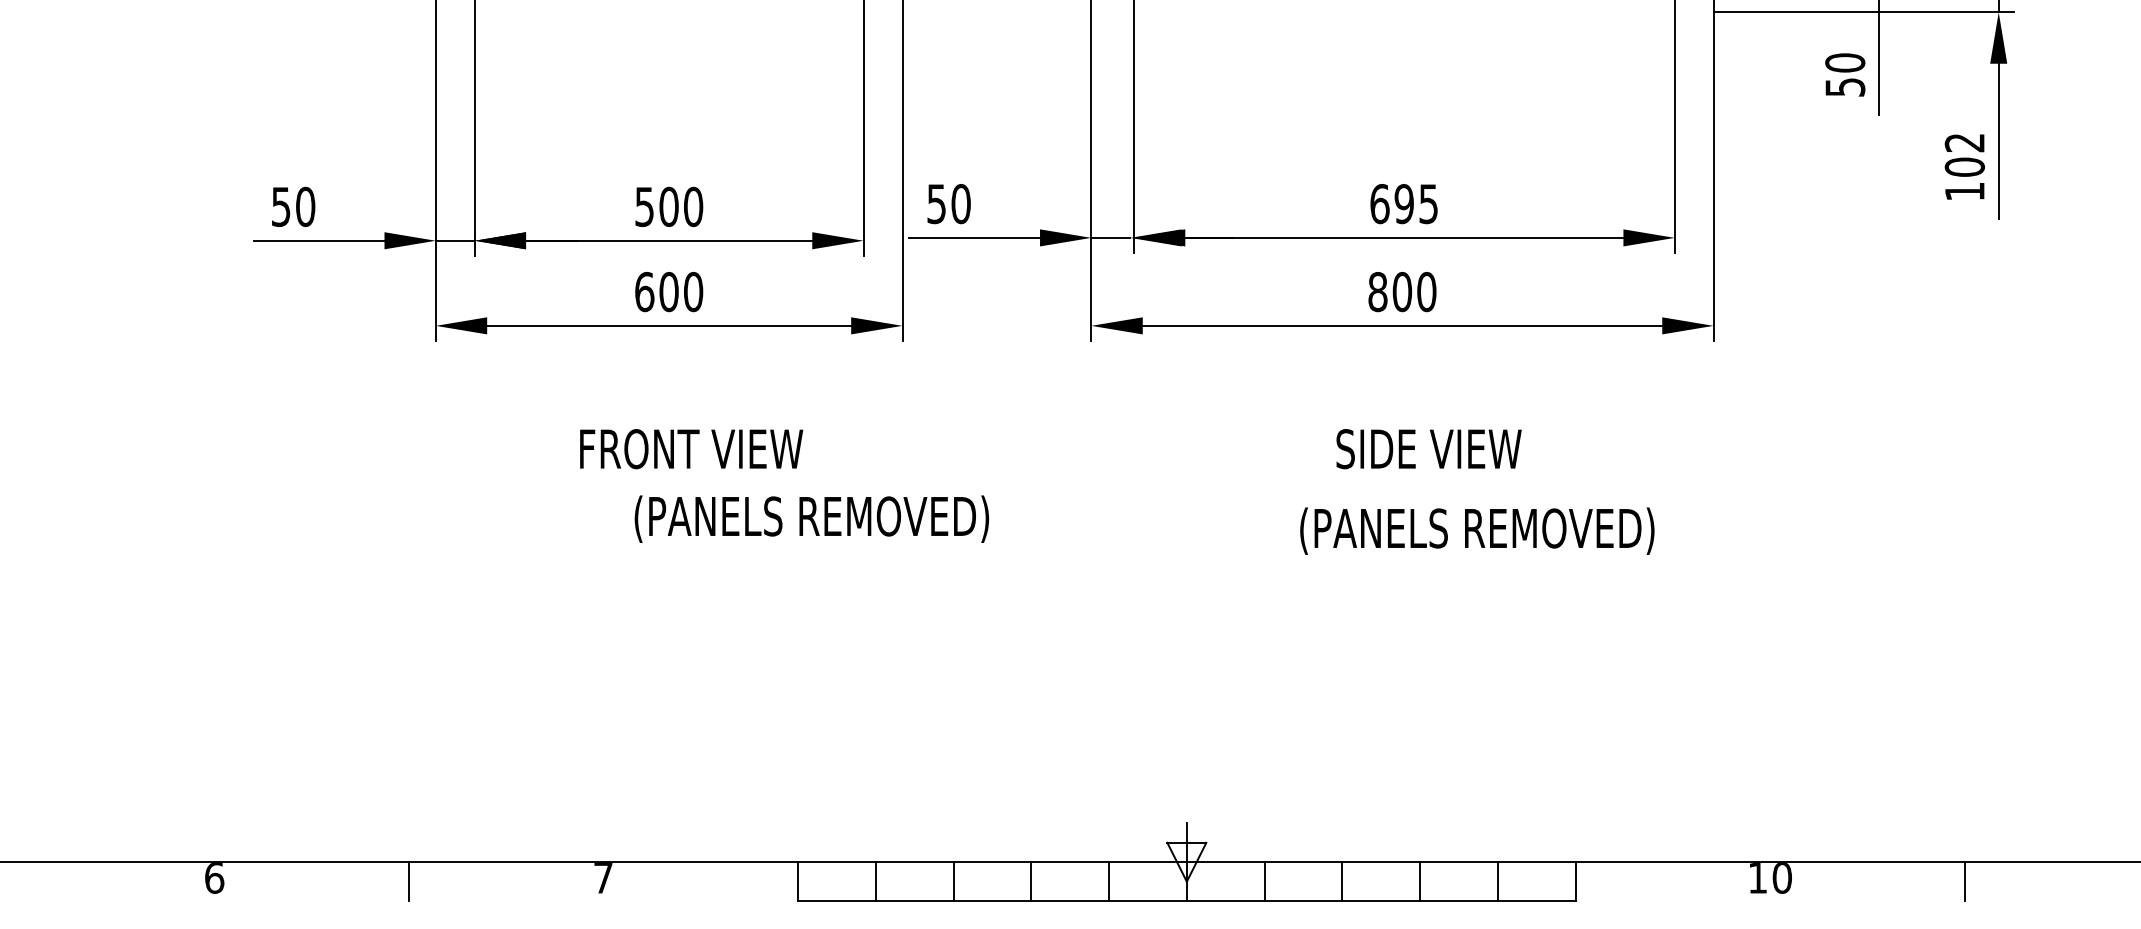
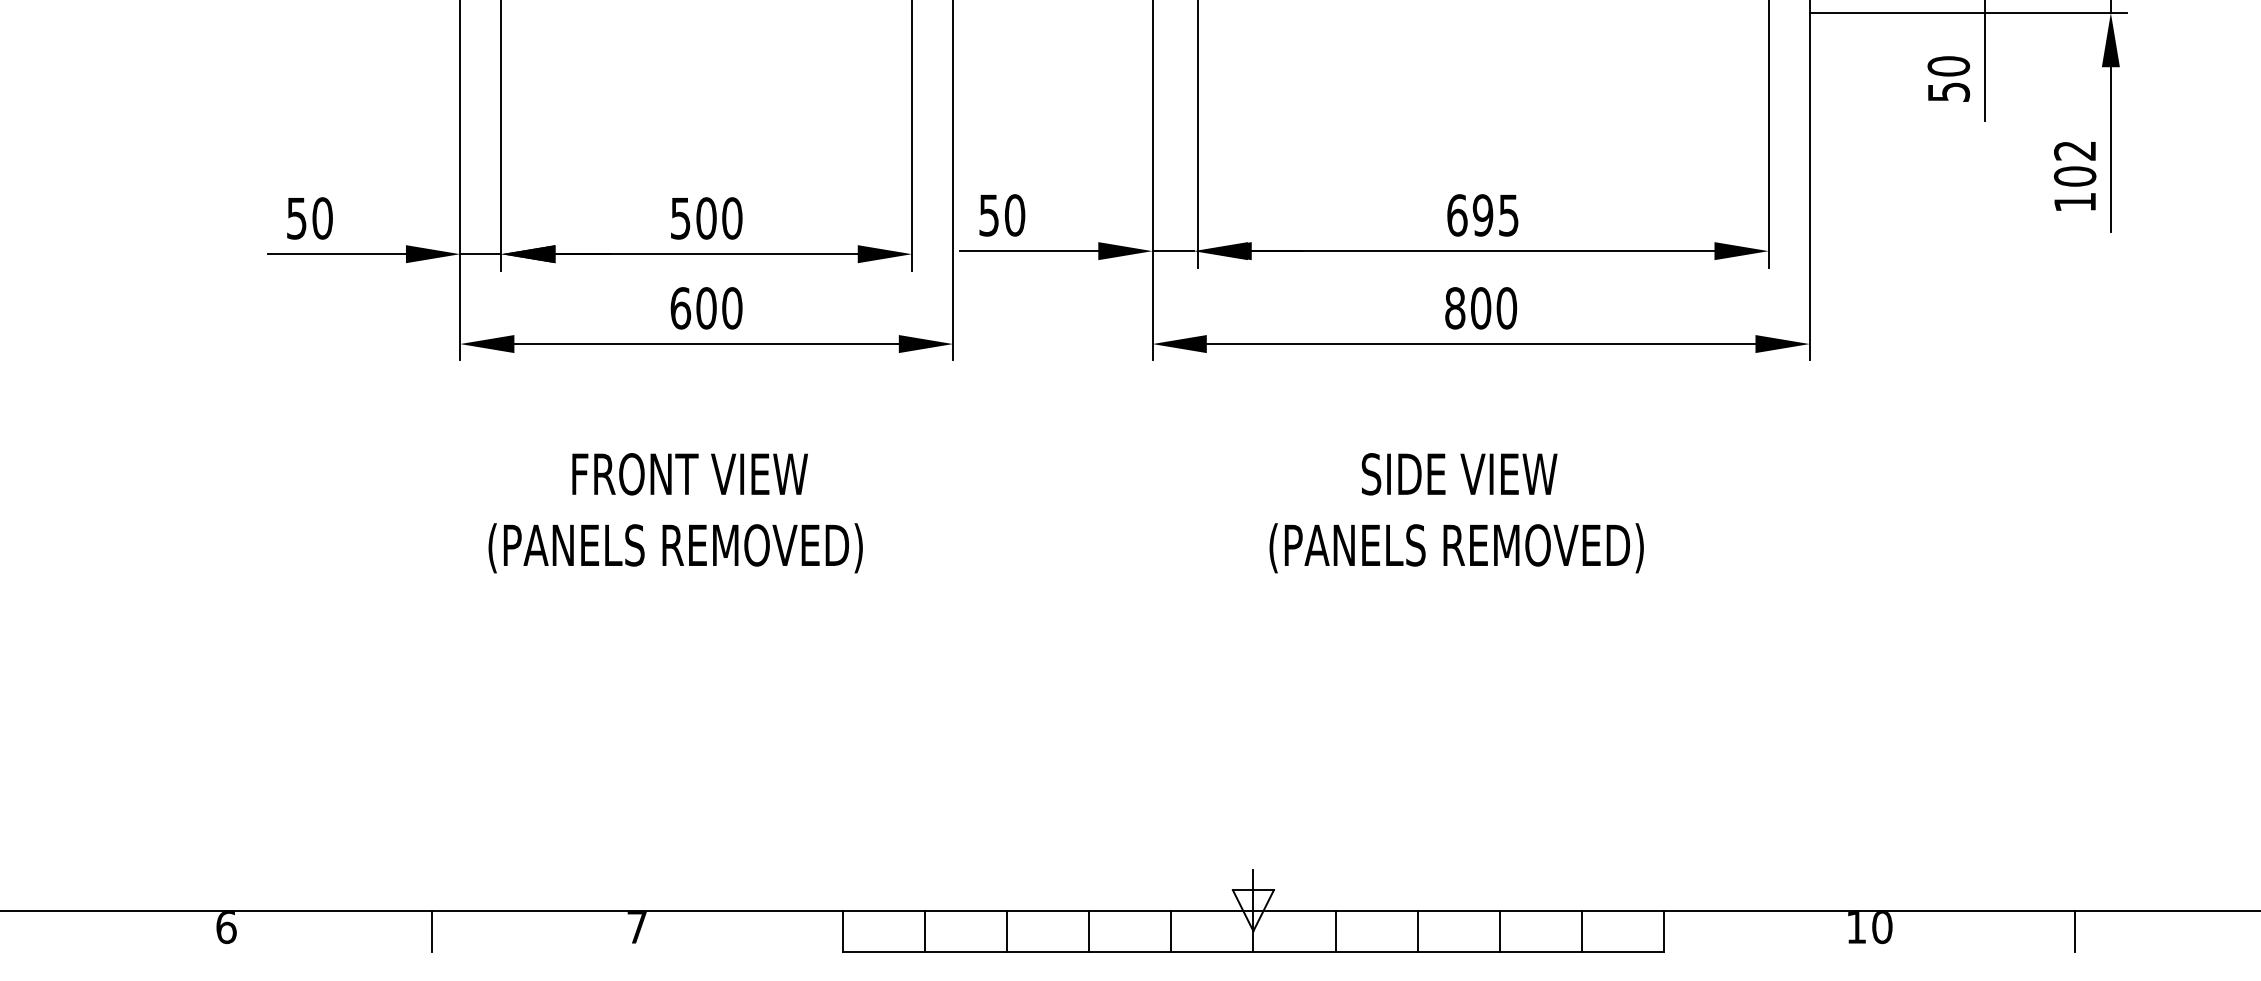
text: (691, 449) -> (690, 474), moved
text: (1428, 449) -> (1458, 474), moved
text: (811, 518) -> (675, 547), moved
text: (1477, 530) -> (1456, 547), moved

